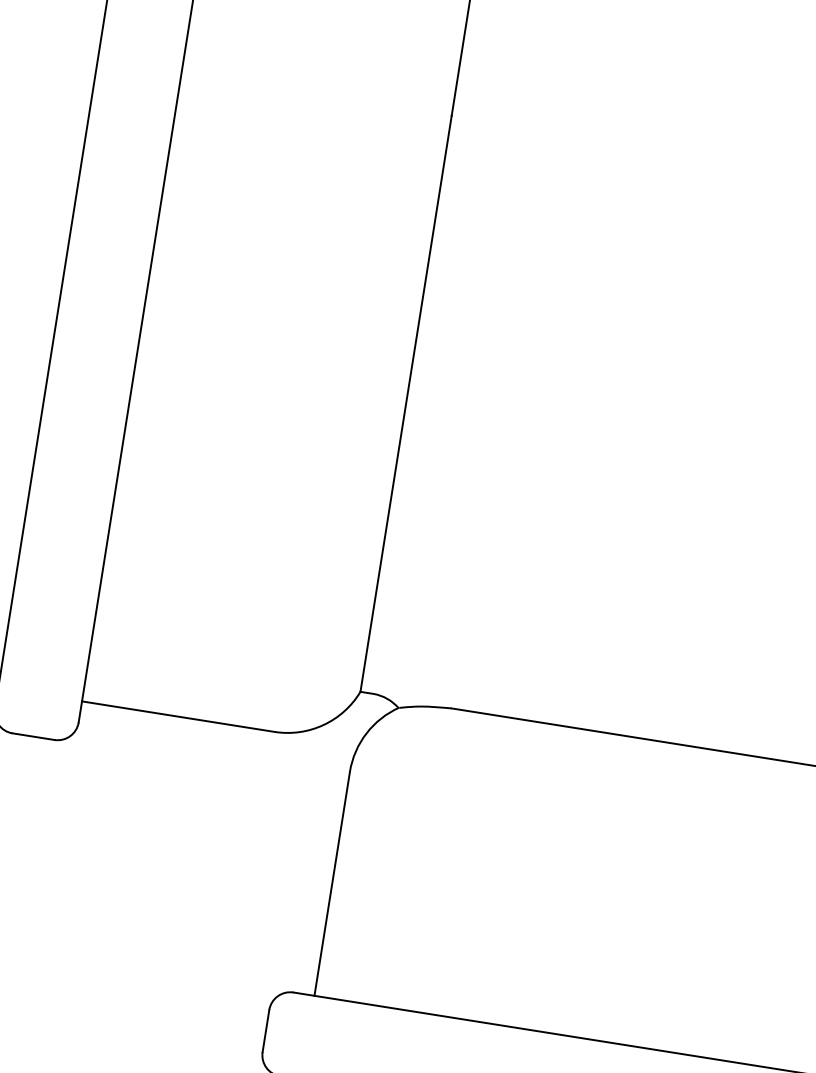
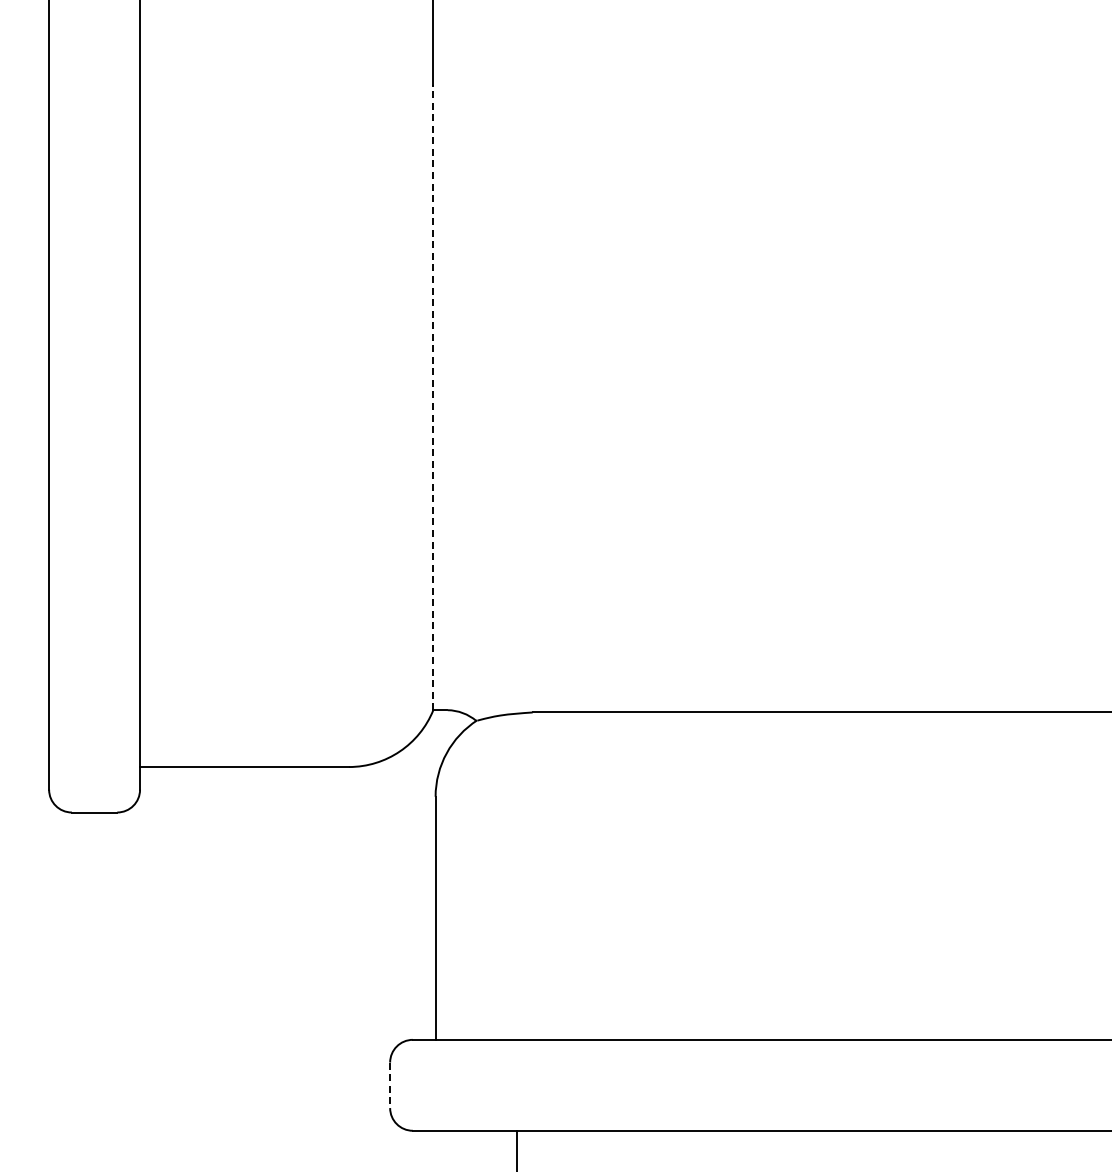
line: (406, 403) -> (433, 397), solid -> dashed
line: (266, 1031) -> (390, 1085), solid -> dashed

